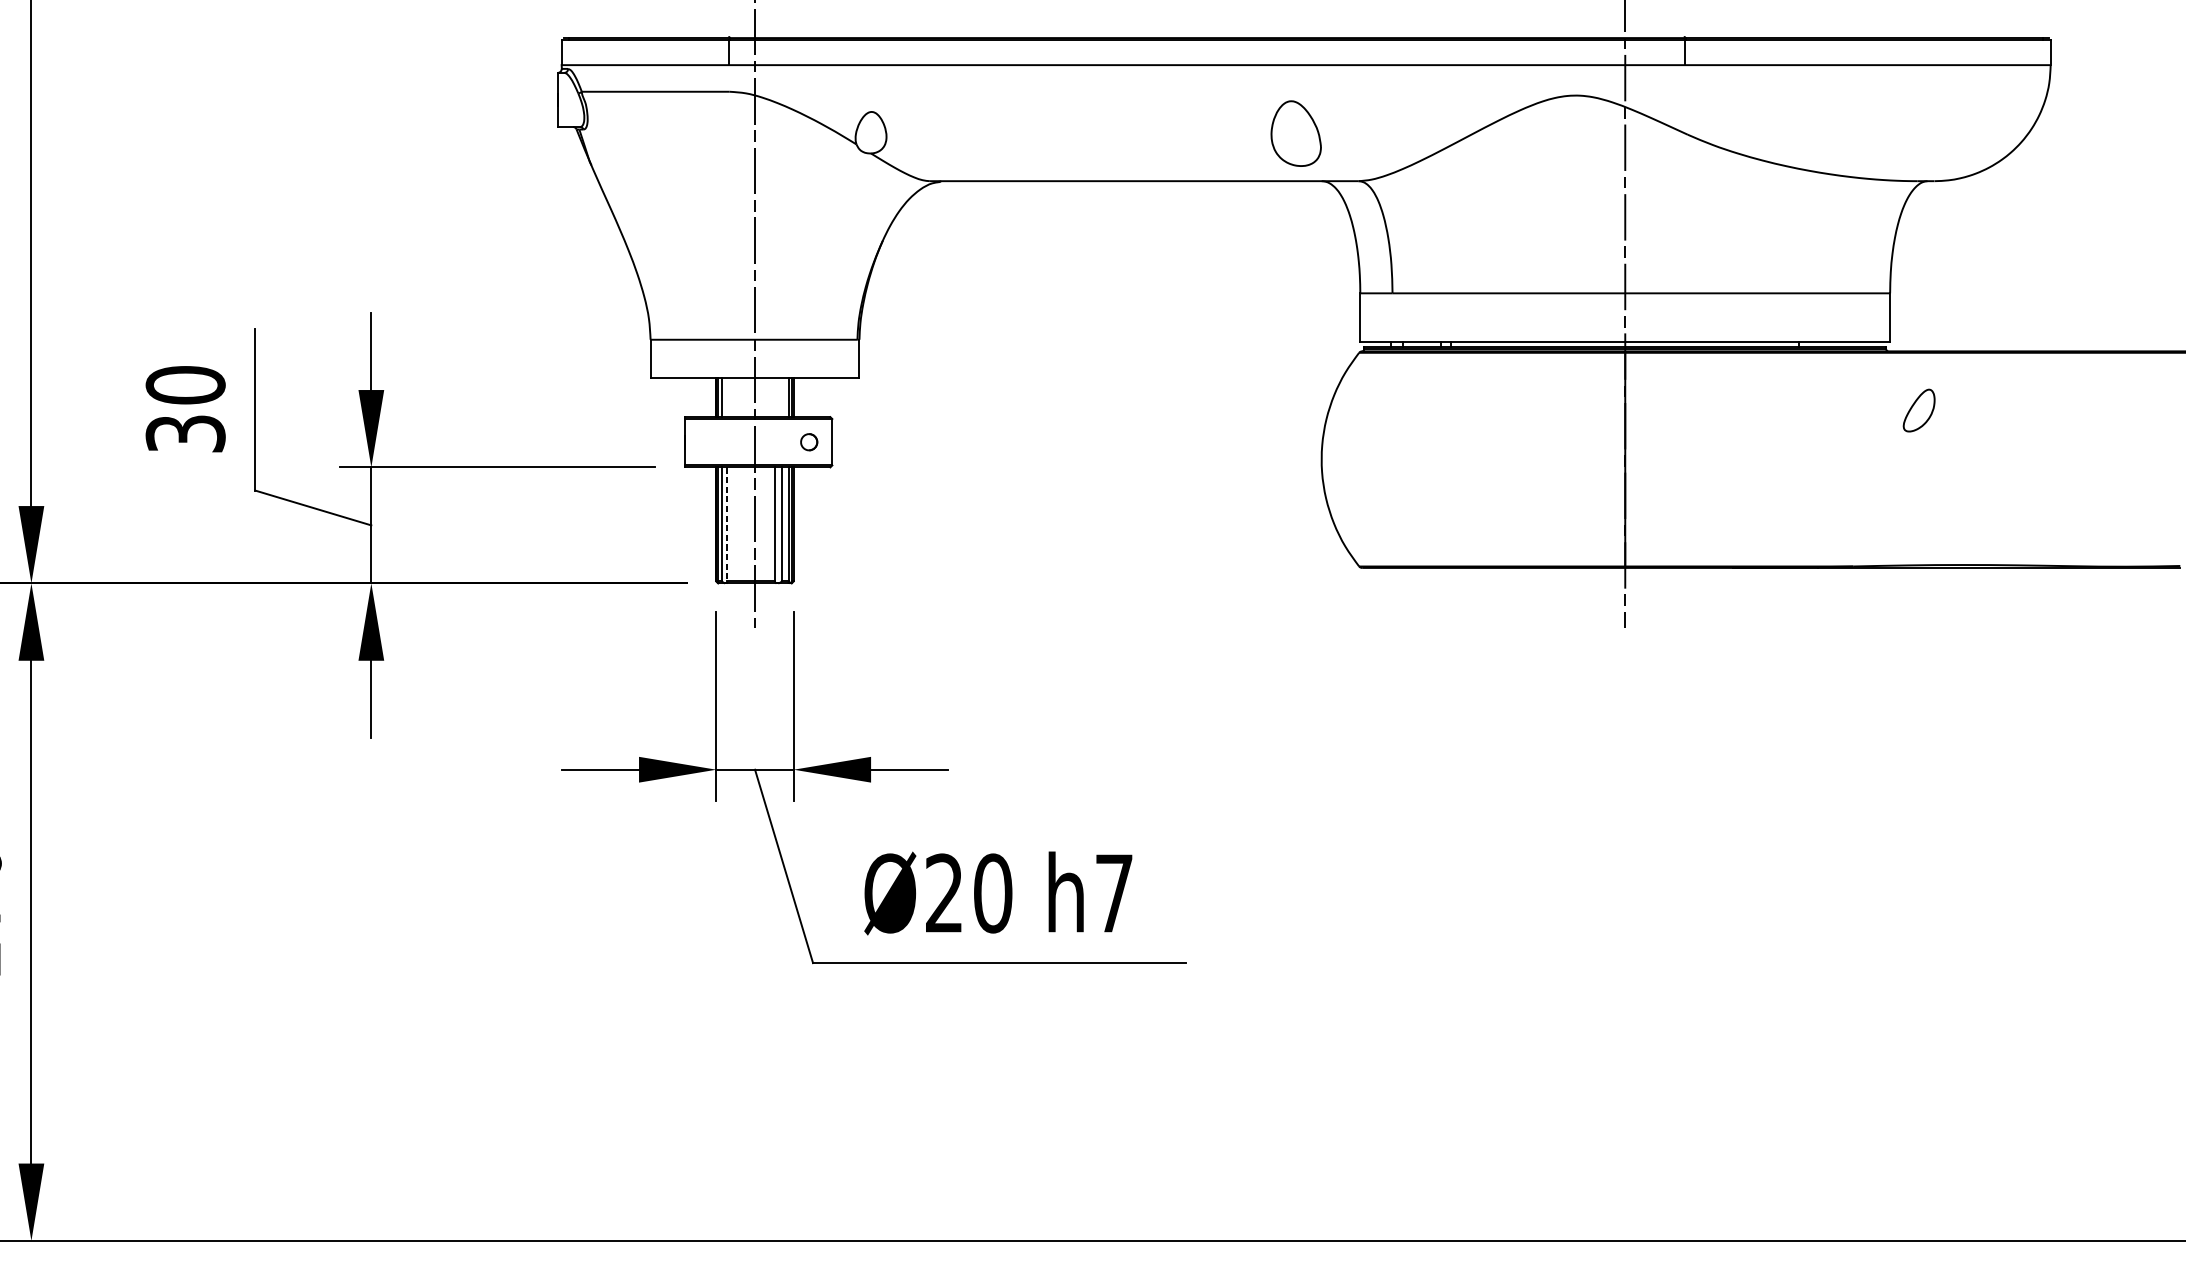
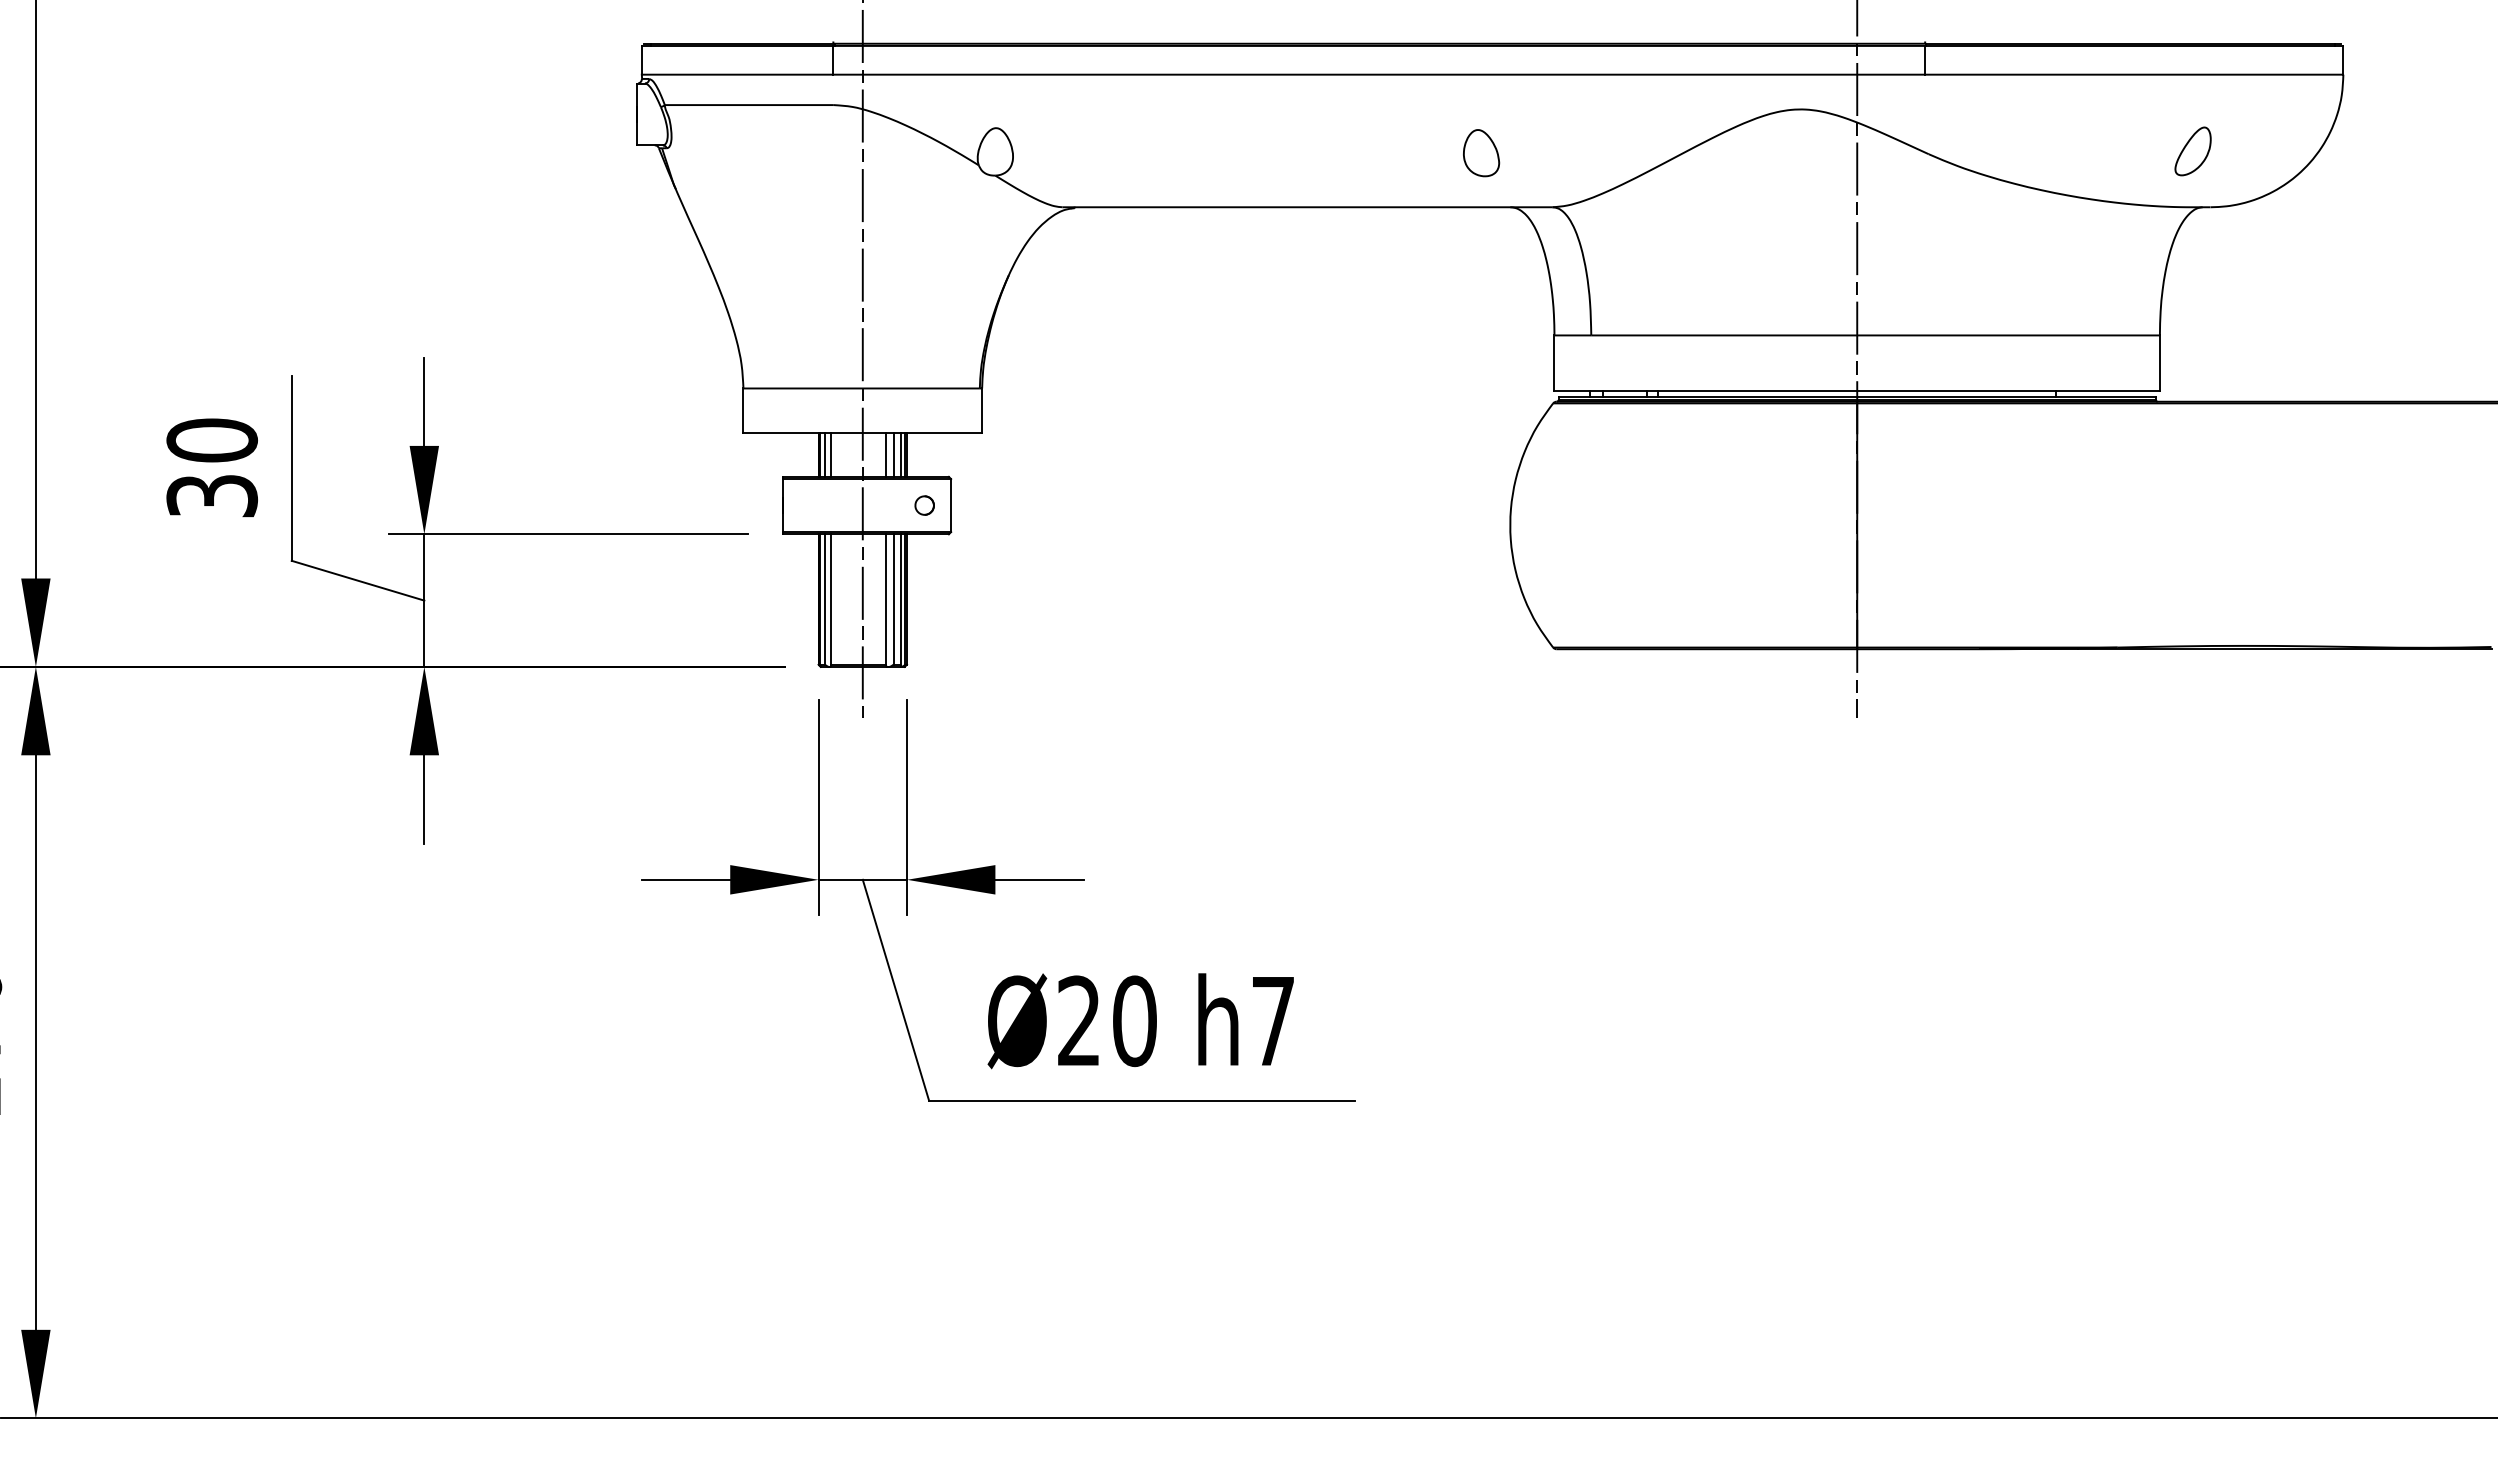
part: (1296, 134) -> (1481, 153), size x0.62
line: (727, 397) -> (831, 454), added
line: (774, 397) -> (885, 454), added
line: (781, 397) -> (893, 454), added
part: (1918, 410) -> (2192, 151), moved
line: (727, 525) -> (831, 600), dashed -> solid

